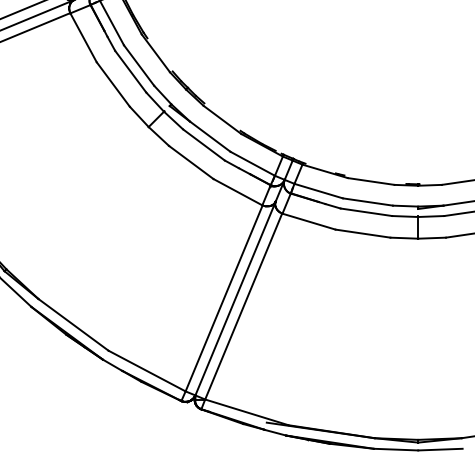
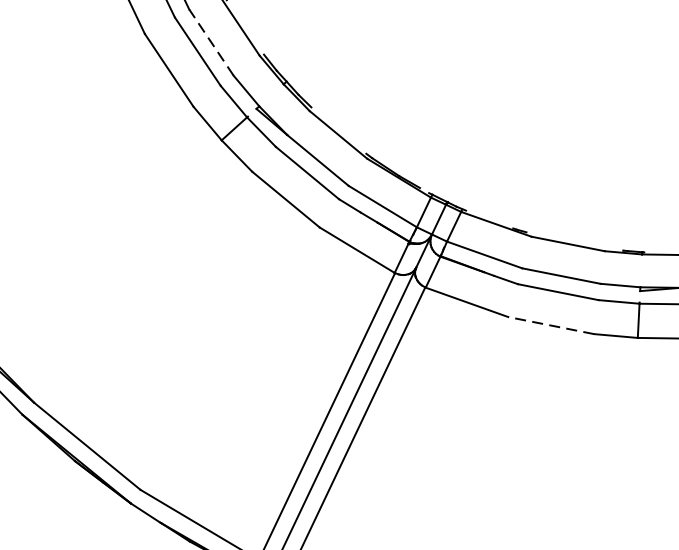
line: (138, 65) -> (210, 42), solid -> dashed
line: (363, 233) -> (551, 325), solid -> dashed

